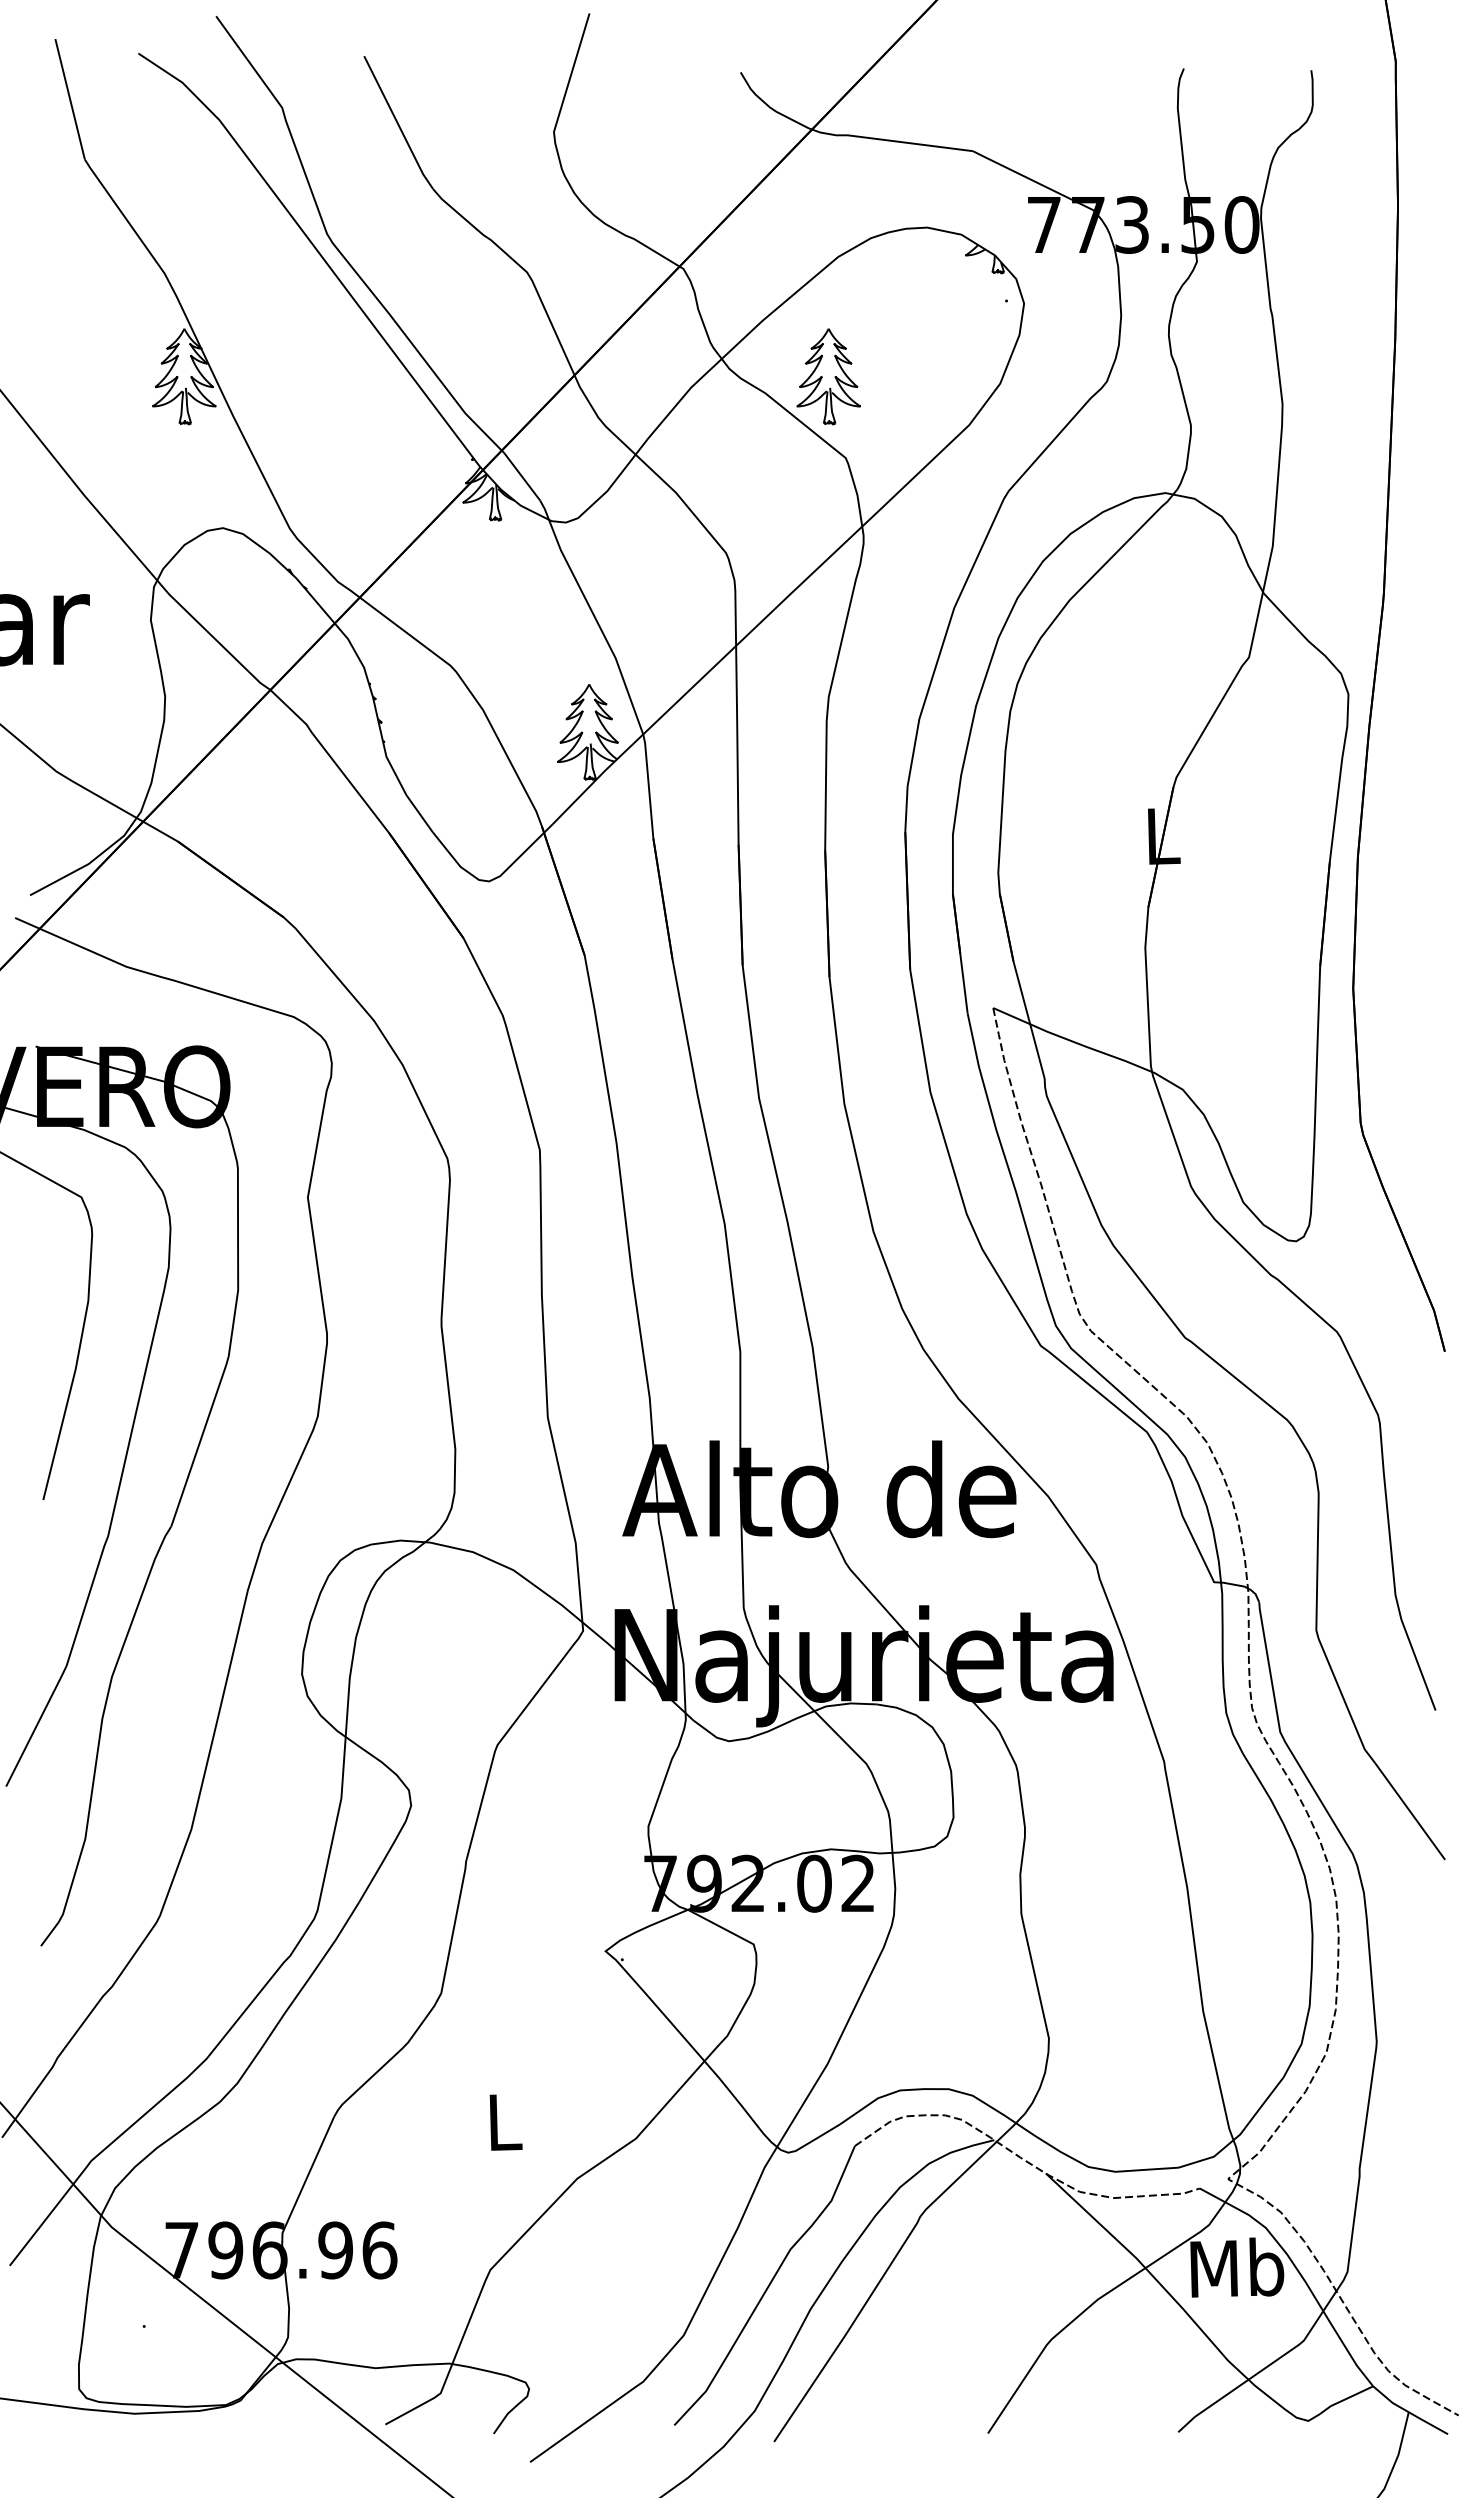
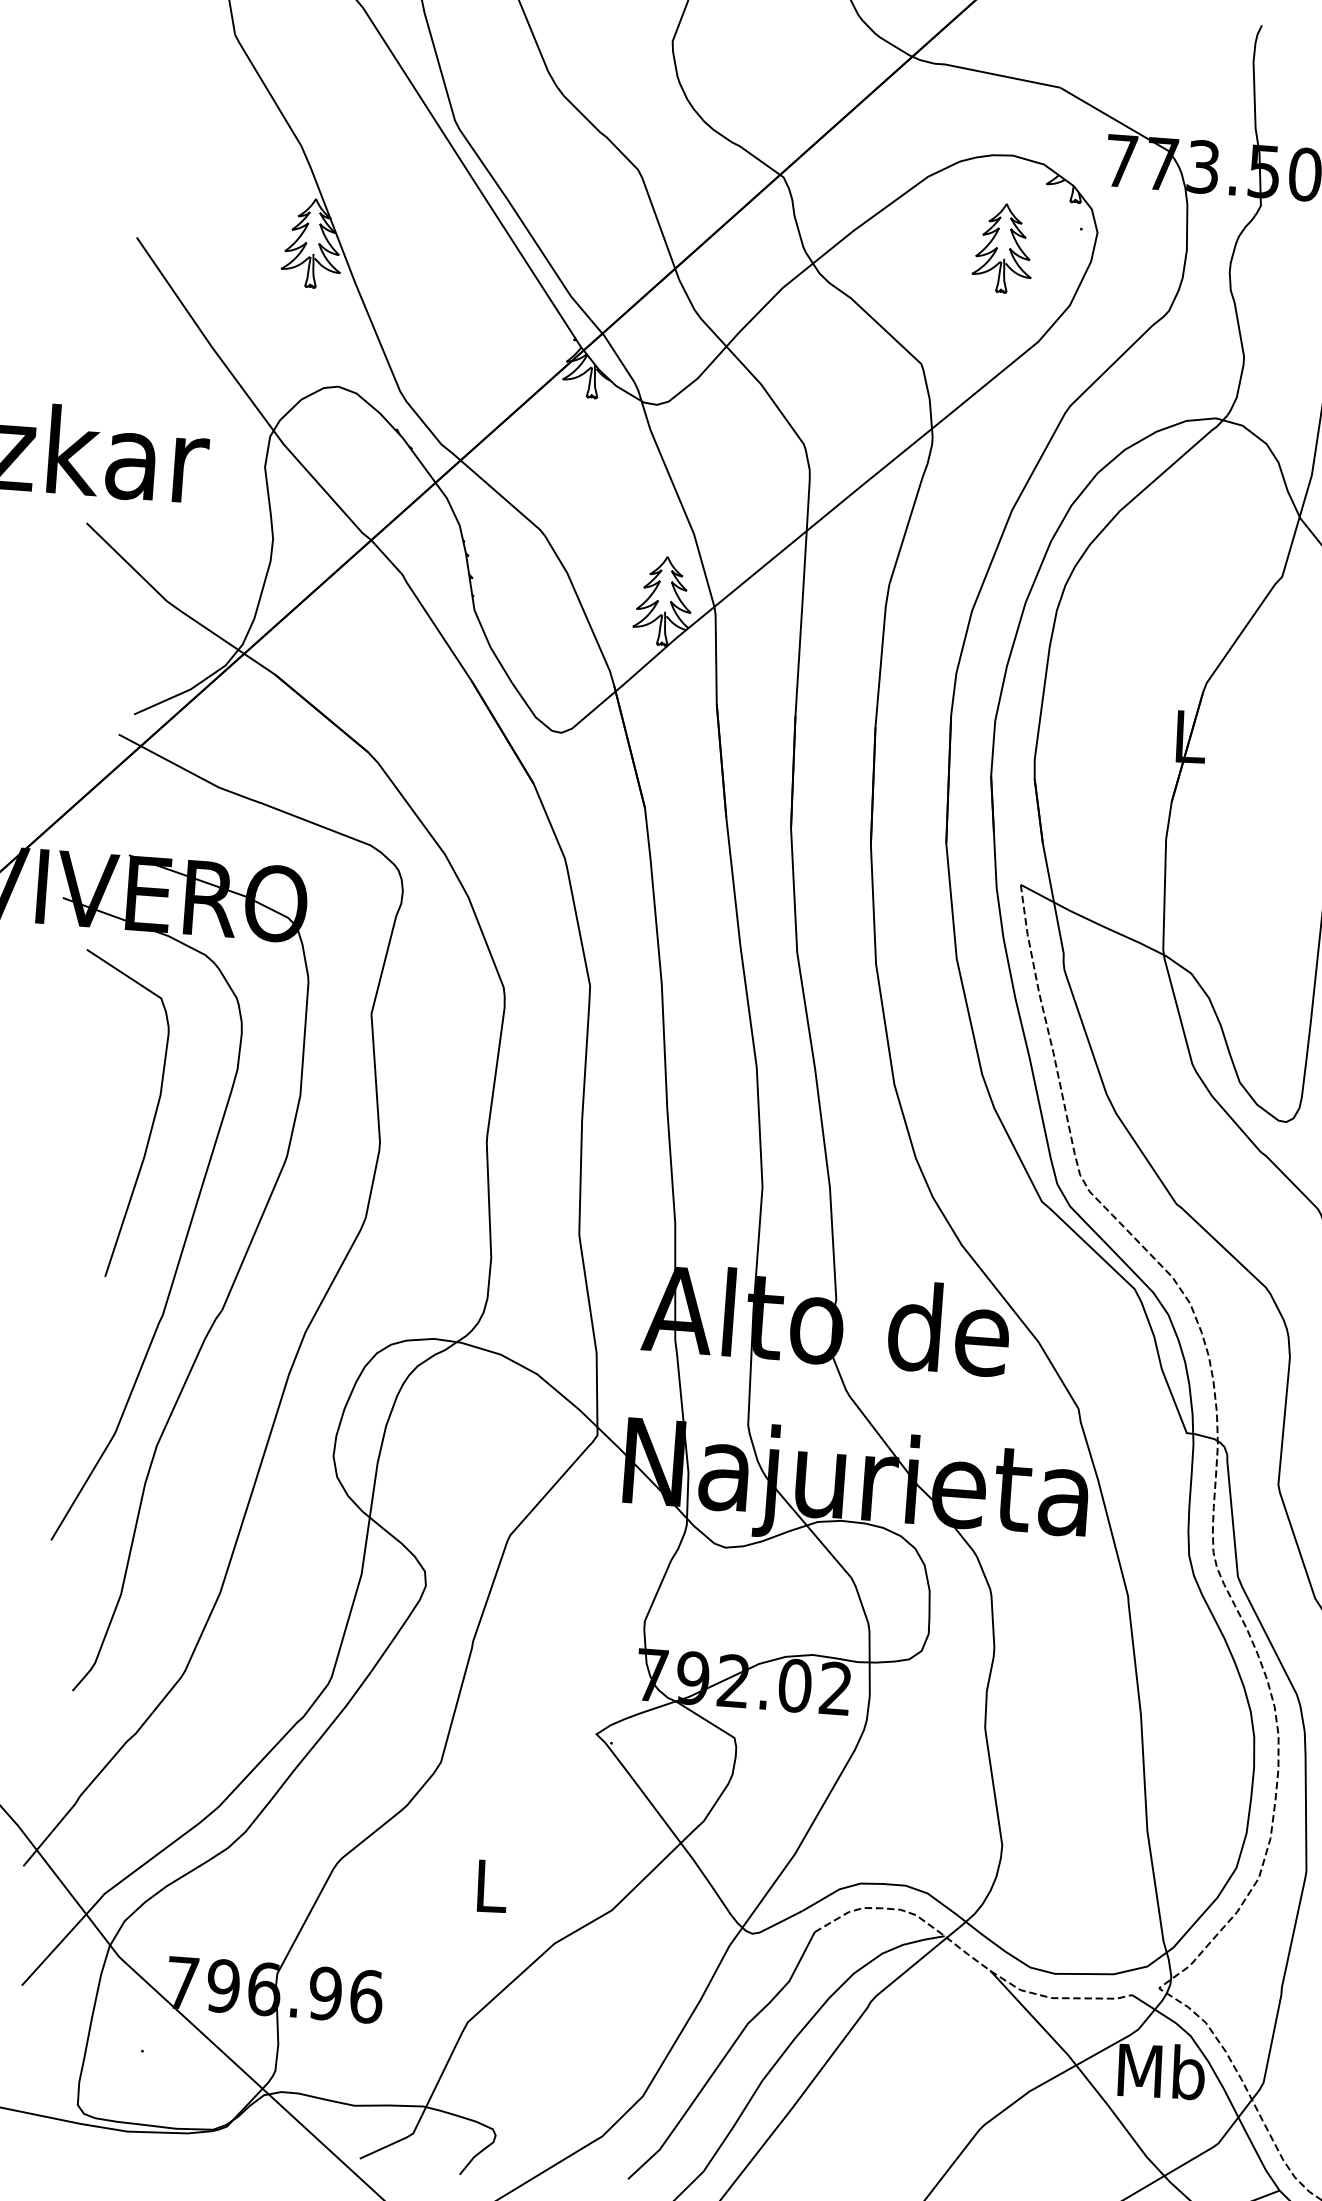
part: (828, 376) -> (1003, 248), moved

